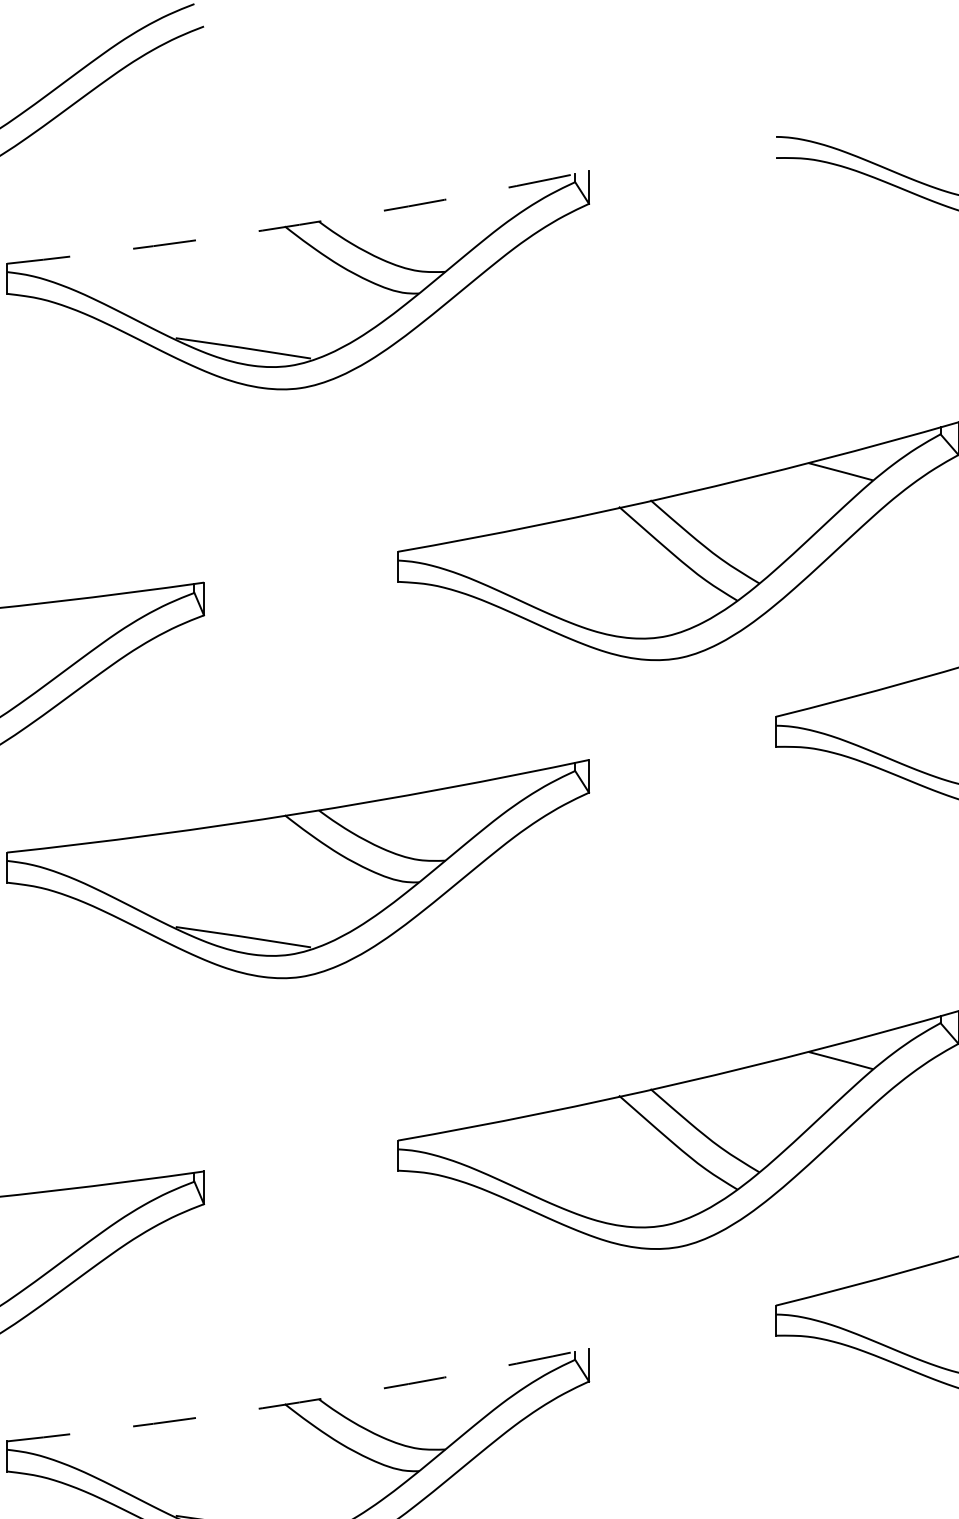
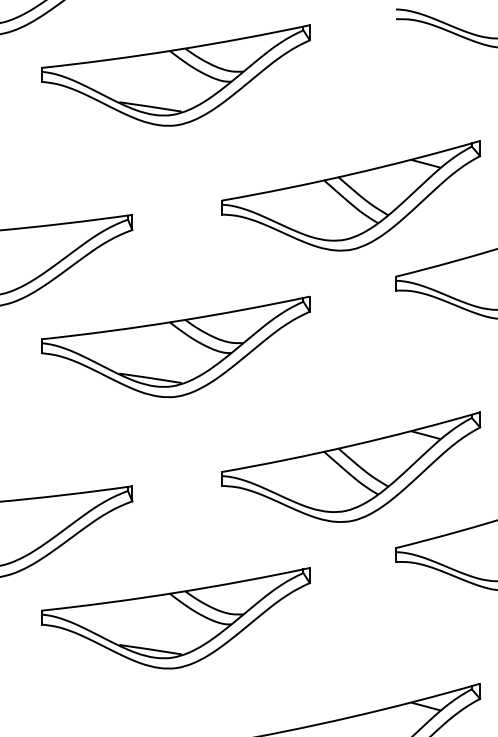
arc: (299, 225) -> (176, 50), dashed -> solid
arc: (299, 1401) -> (176, 592), dashed -> solid

